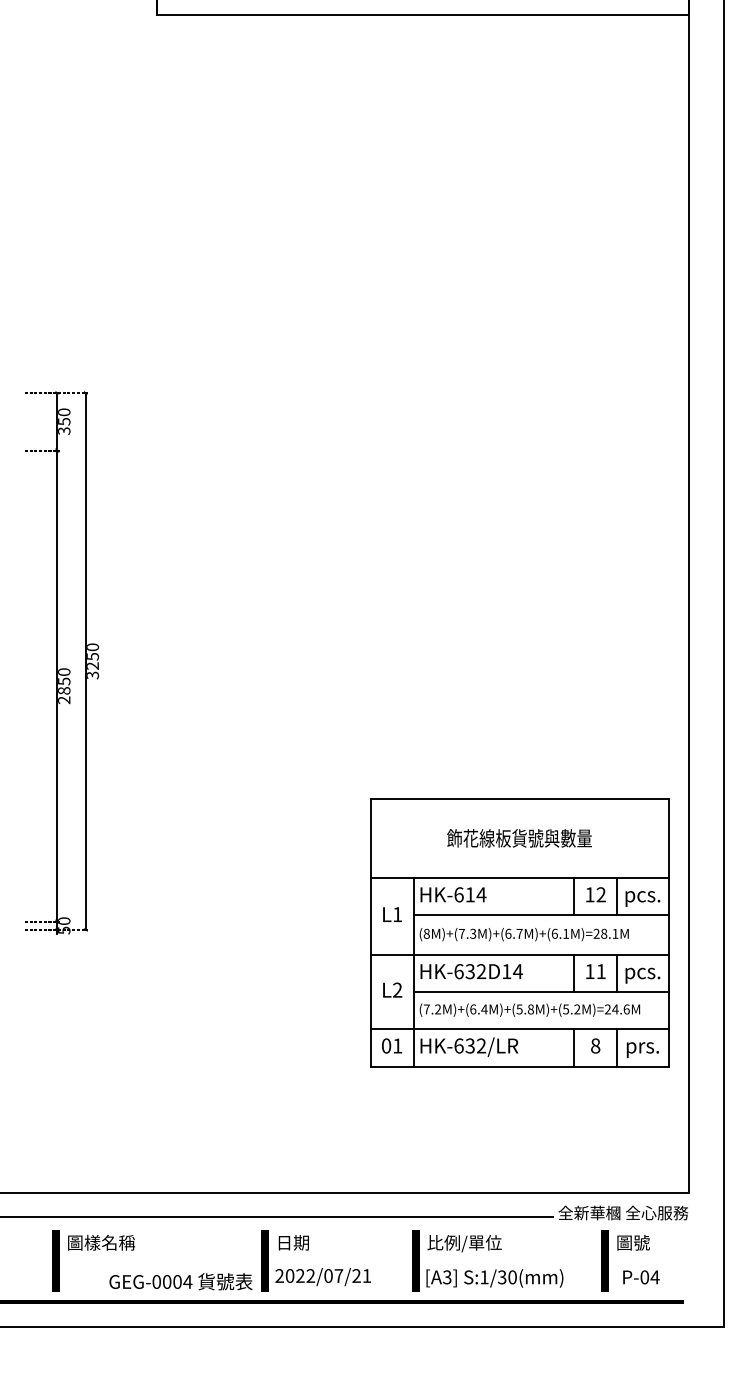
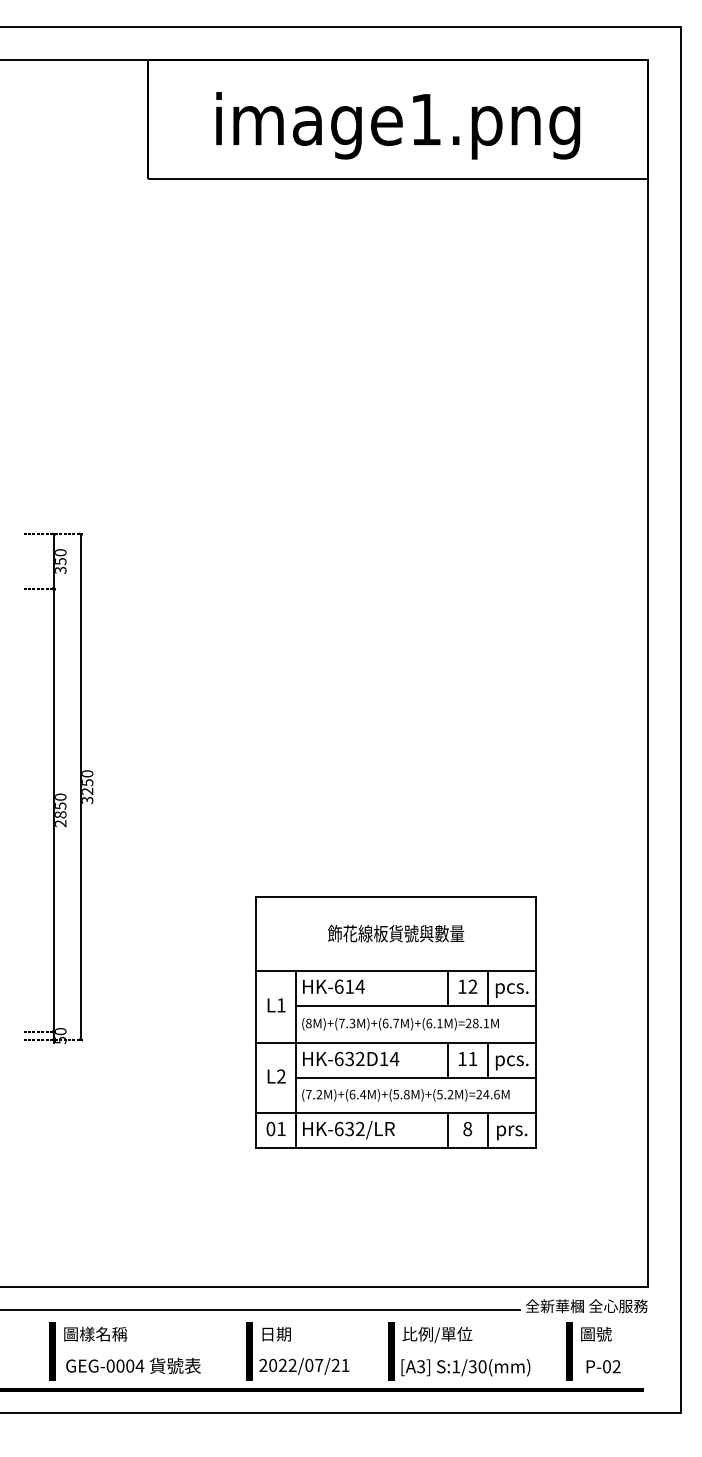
part: (518, 932) -> (395, 1022), moved
text: (654, 1277) -> (616, 1366), P-04 -> P-02
text: (180, 1281) -> (133, 1365), moved

